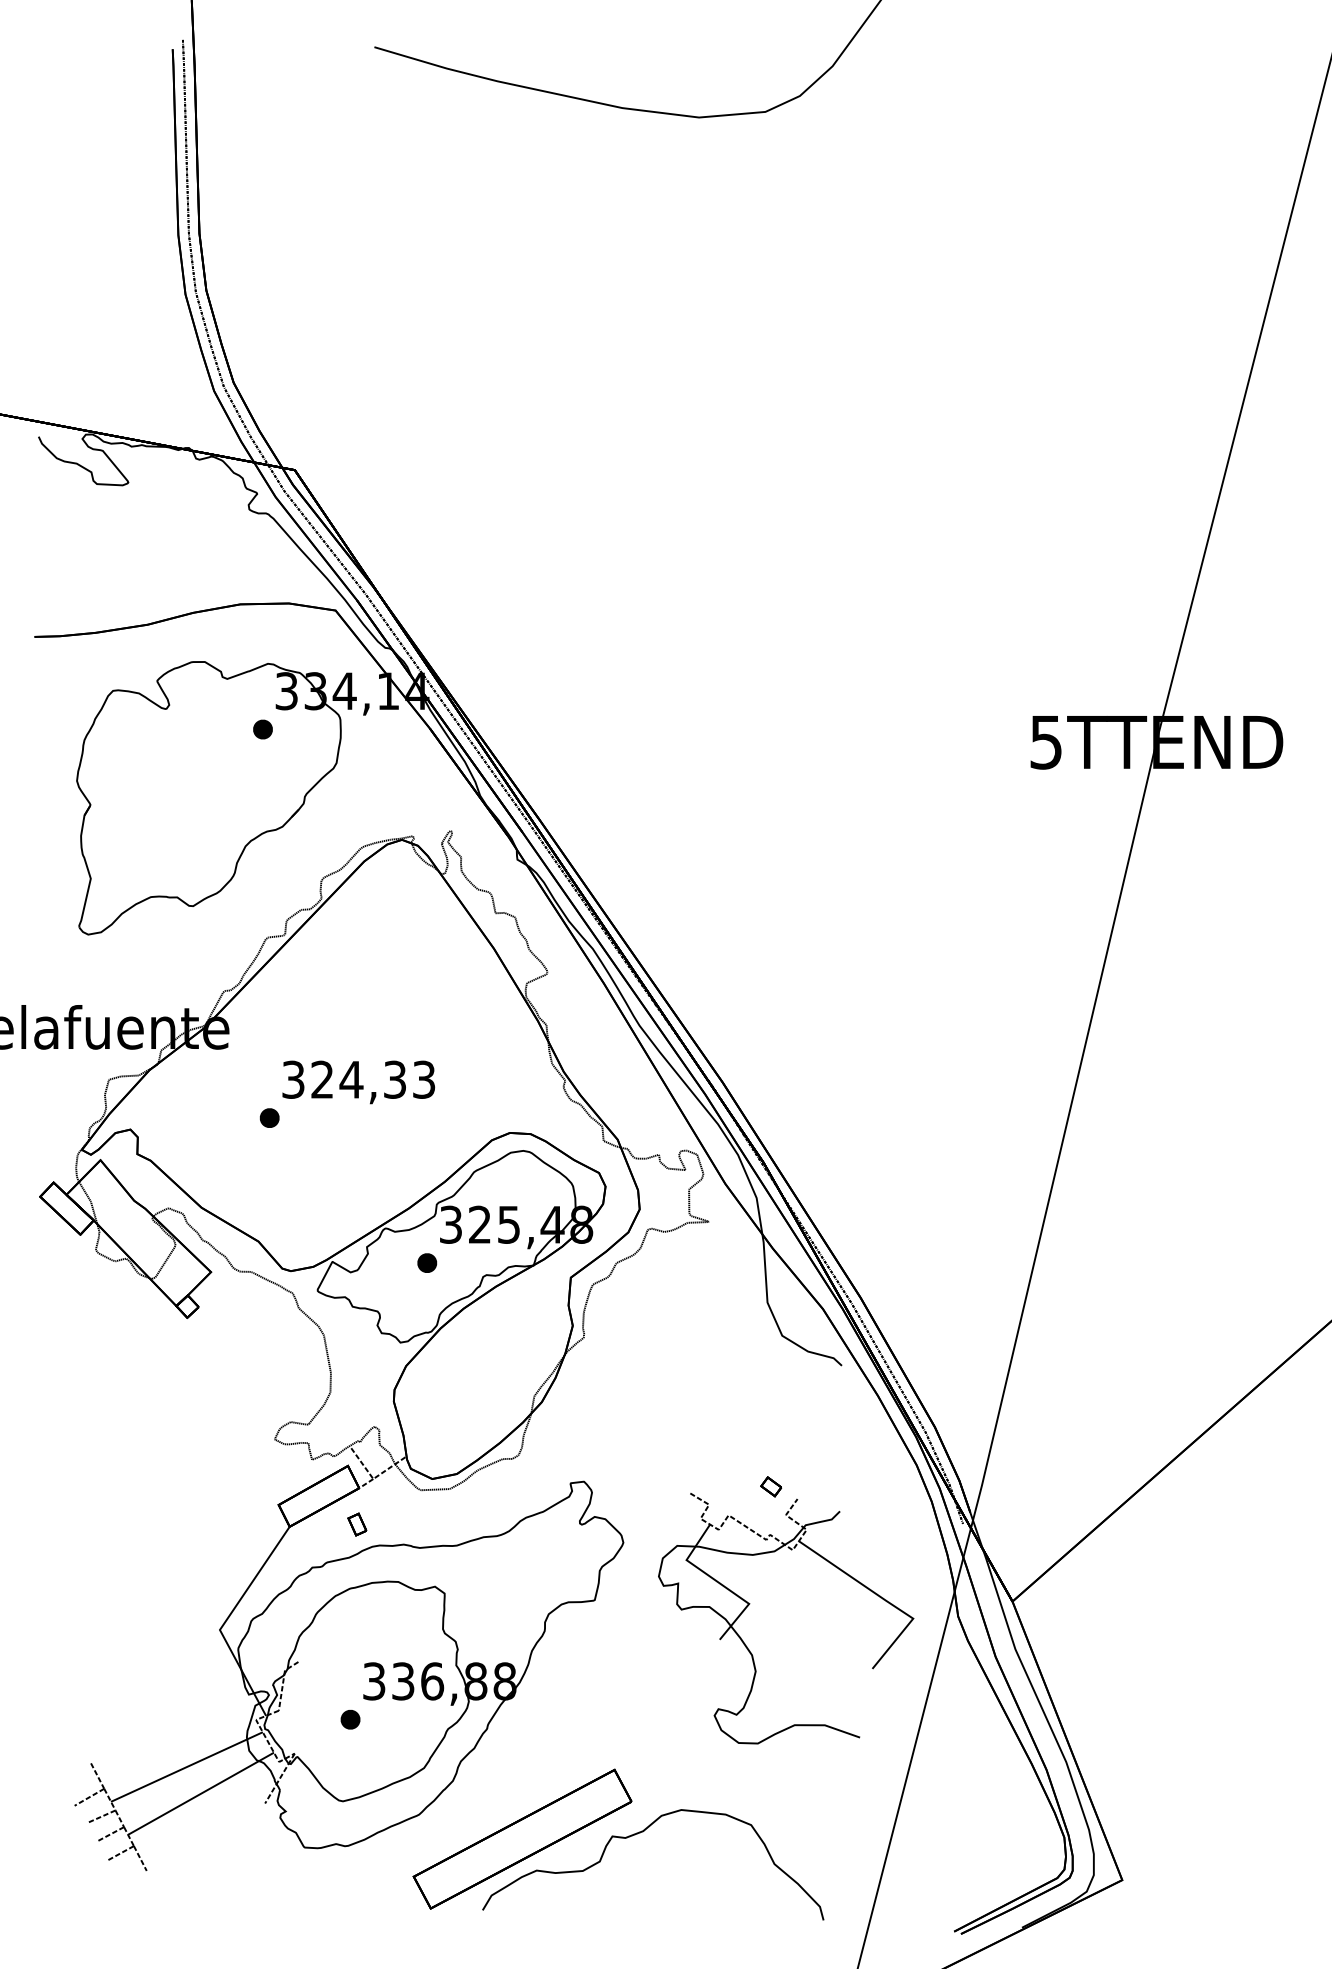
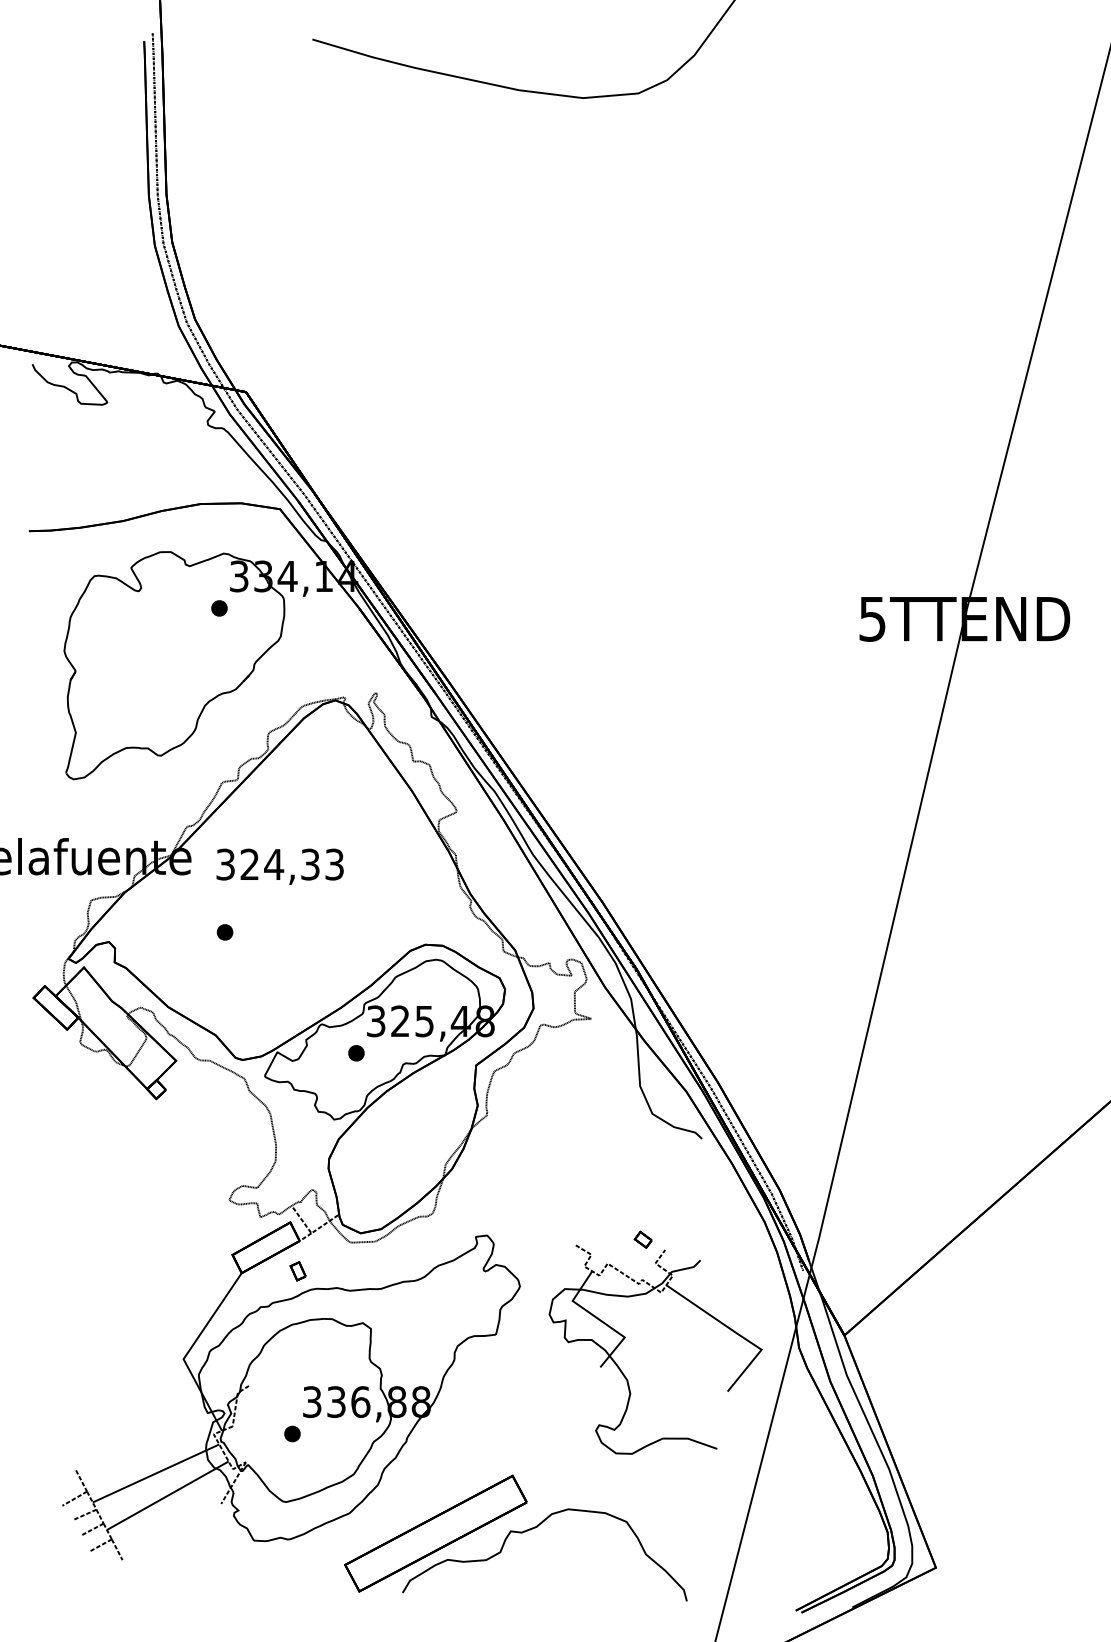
text: (358, 1082) -> (279, 866), moved

